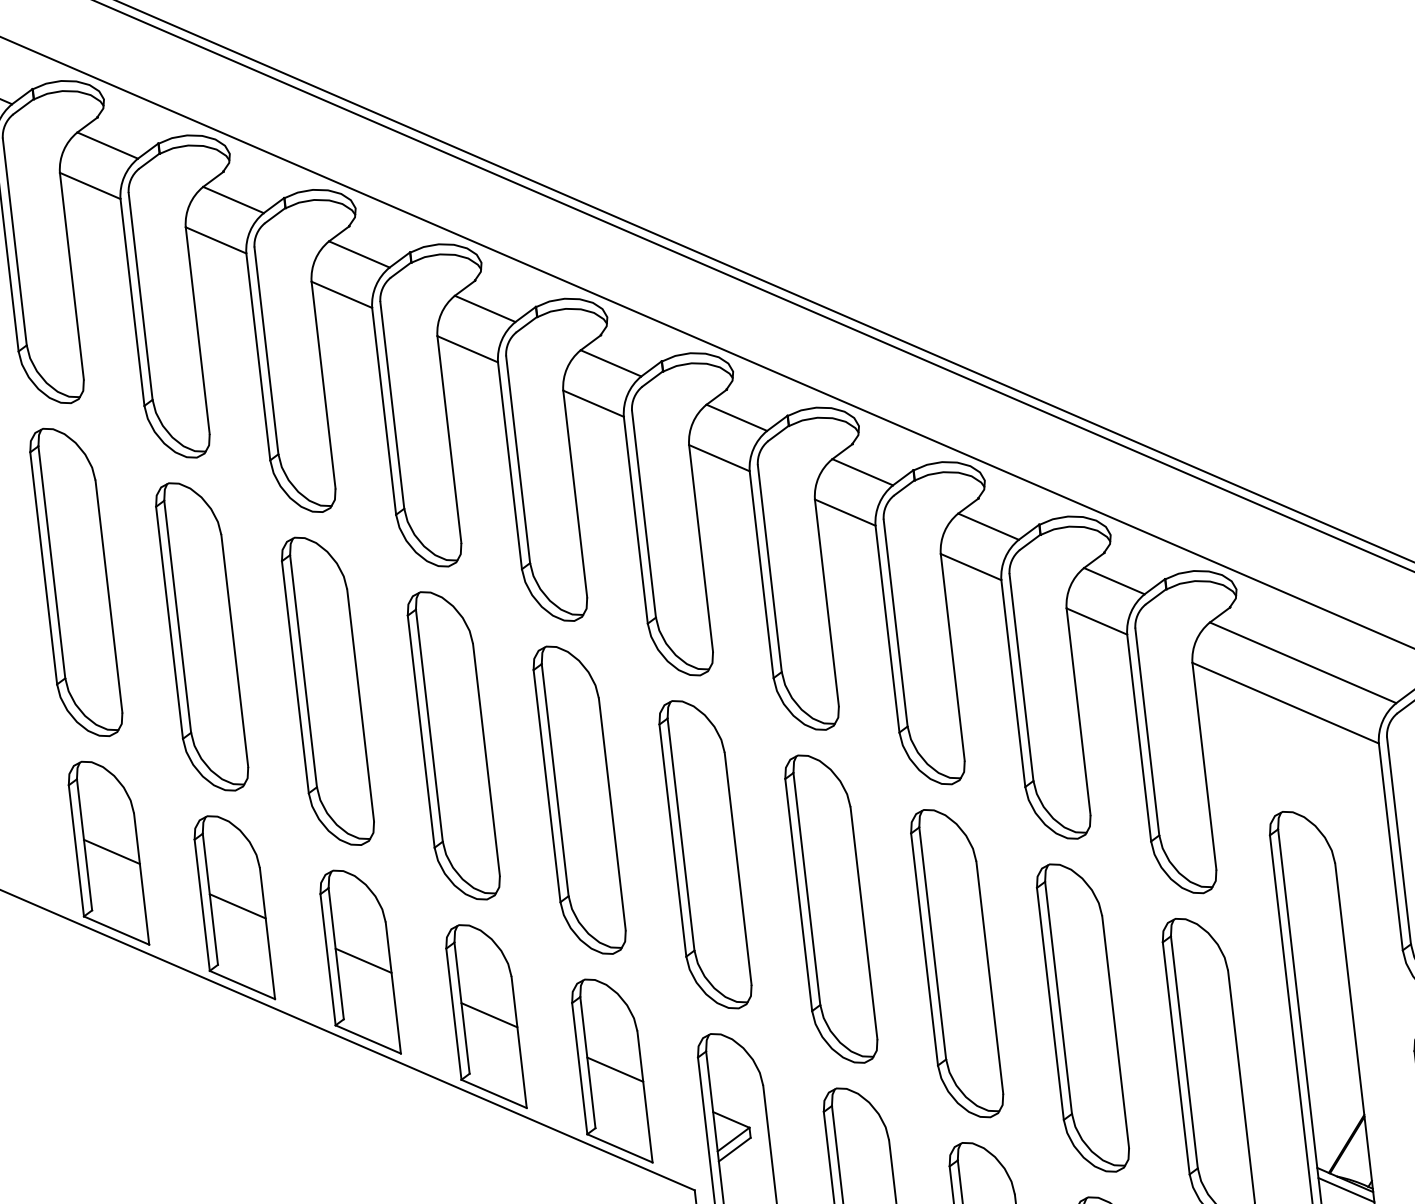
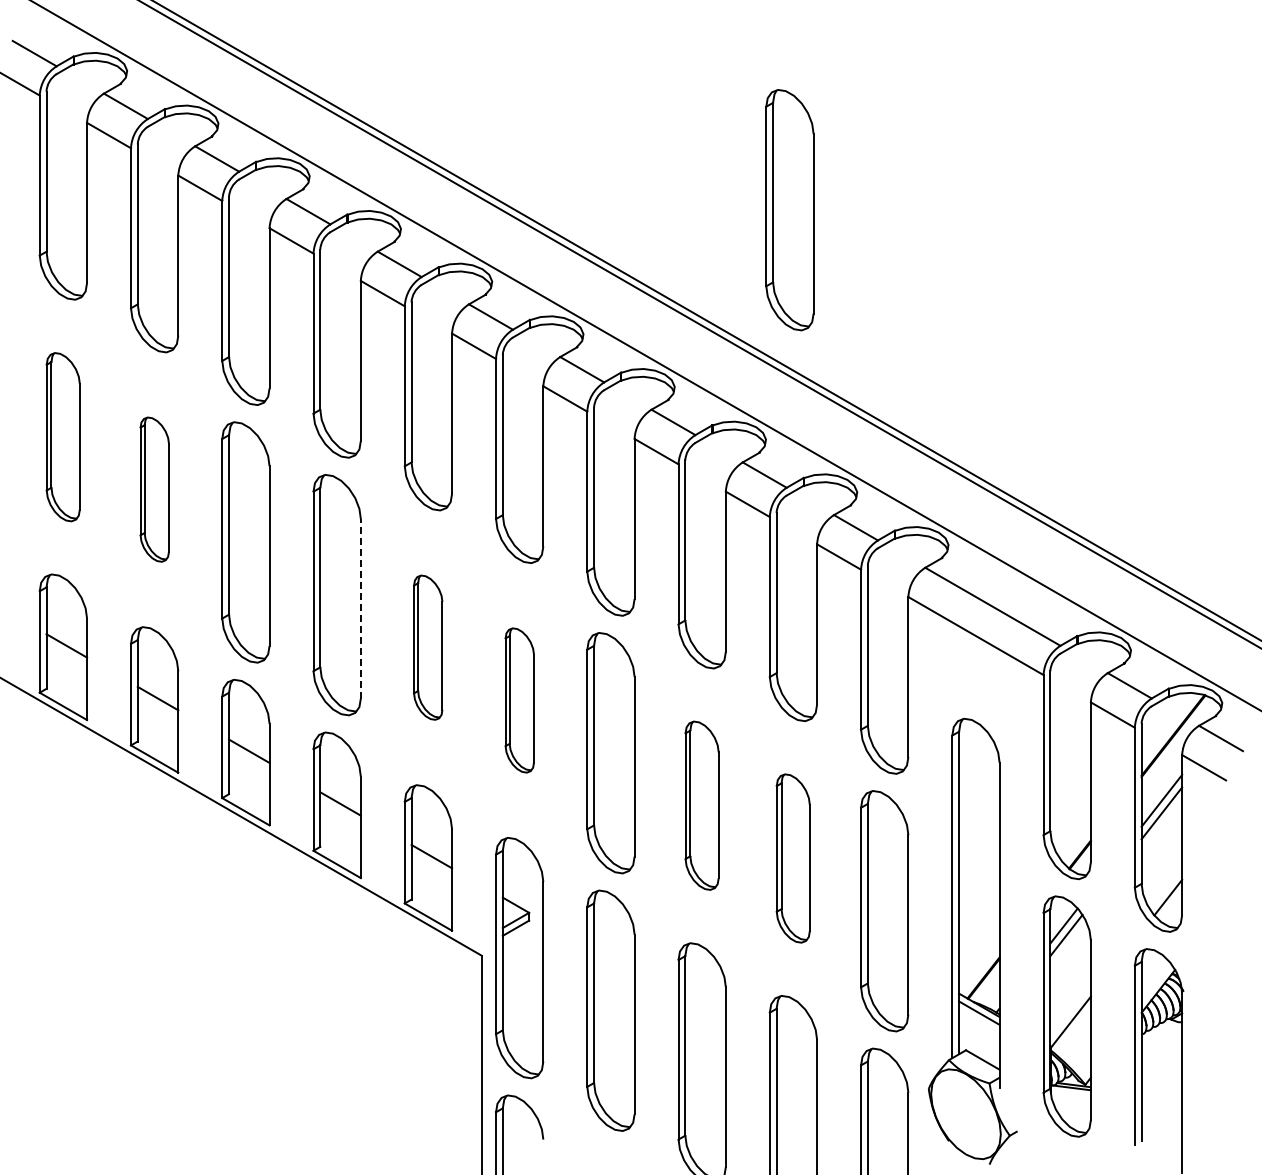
part: (980, 181) -> (789, 210), added
part: (75, 583) -> (62, 437), size x0.7
part: (201, 636) -> (154, 489), size x0.6
line: (485, 759) -> (360, 608), solid -> dashed
part: (578, 800) -> (427, 647), size x0.6
part: (705, 854) -> (519, 700), size x0.6
part: (956, 963) -> (701, 805), size x0.7
part: (1081, 1018) -> (792, 858), size x0.7

